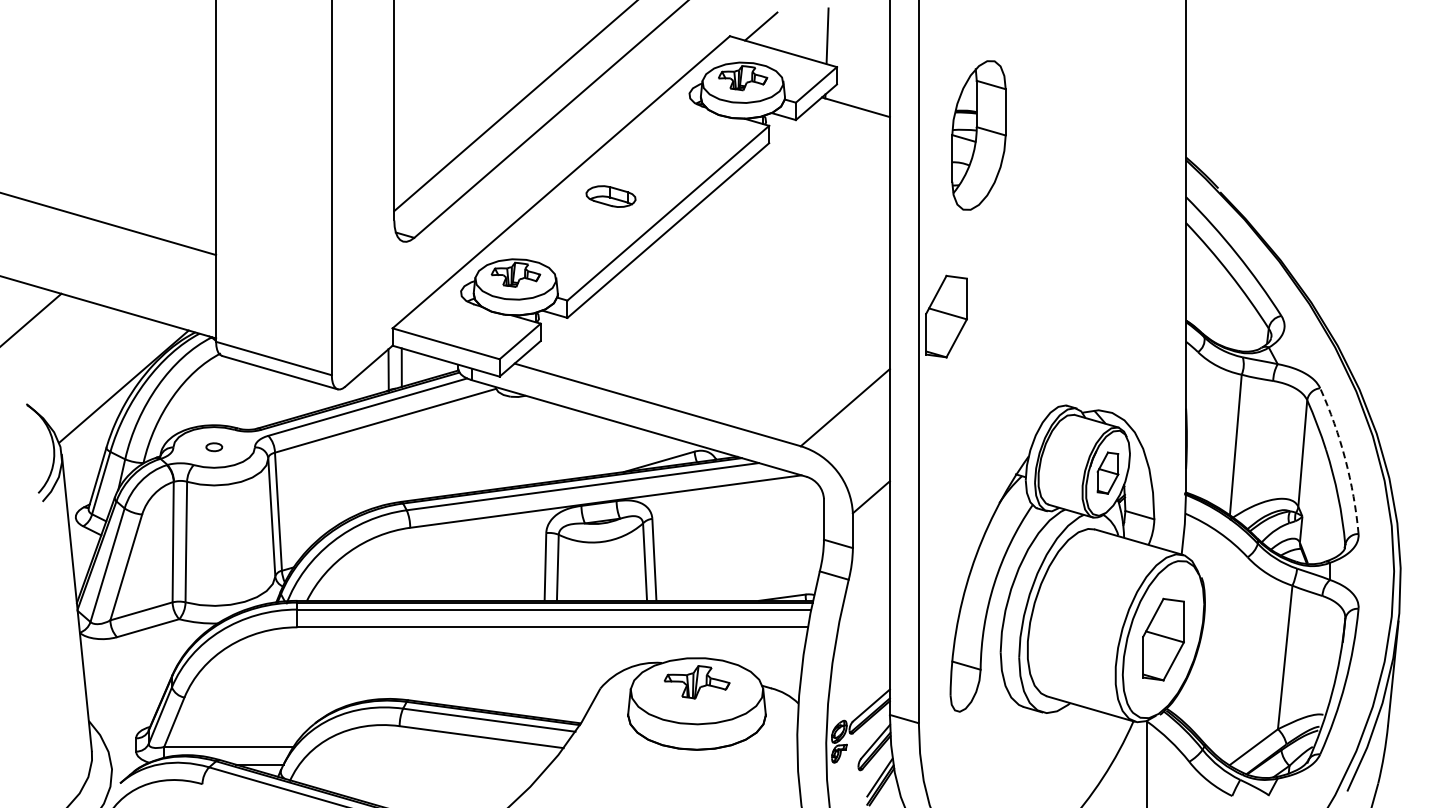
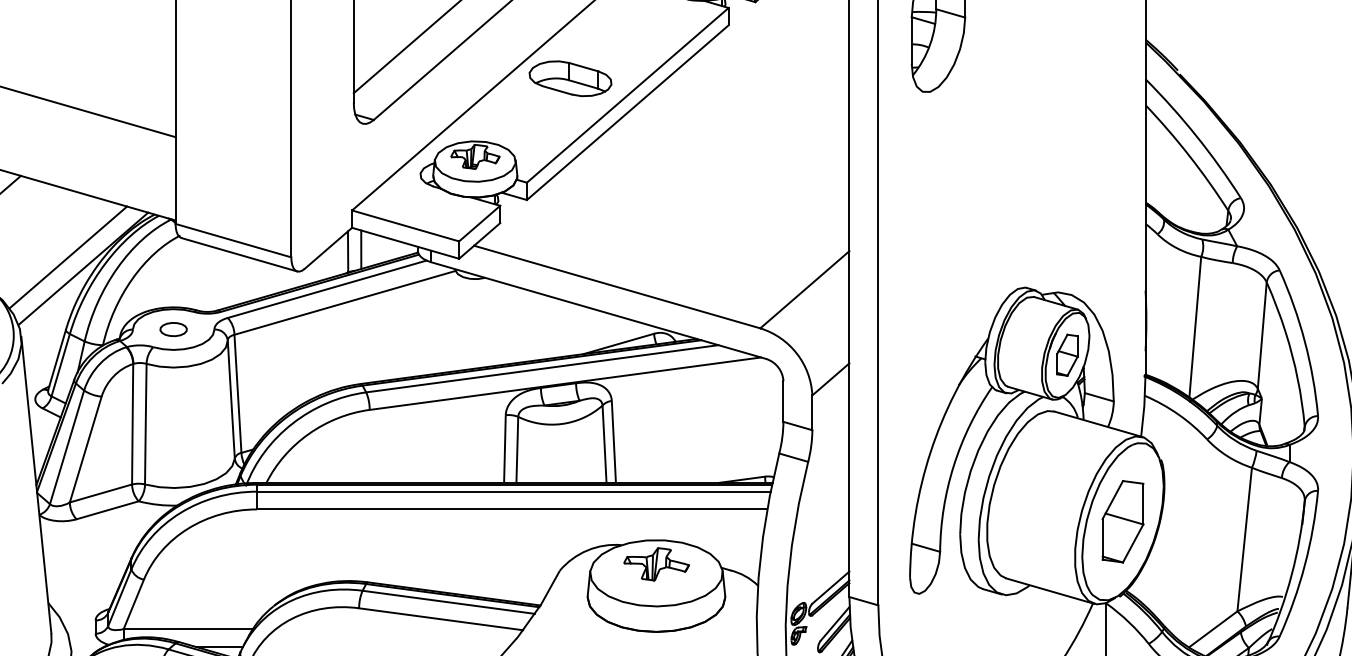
part: (610, 196) -> (569, 78), size x1.67
part: (946, 316) -> (905, 198), removed
line: (108, 375) -> (67, 257), added
part: (214, 446) -> (173, 328), size x1.67
arc: (1345, 459) -> (1304, 341), dashed -> solid

